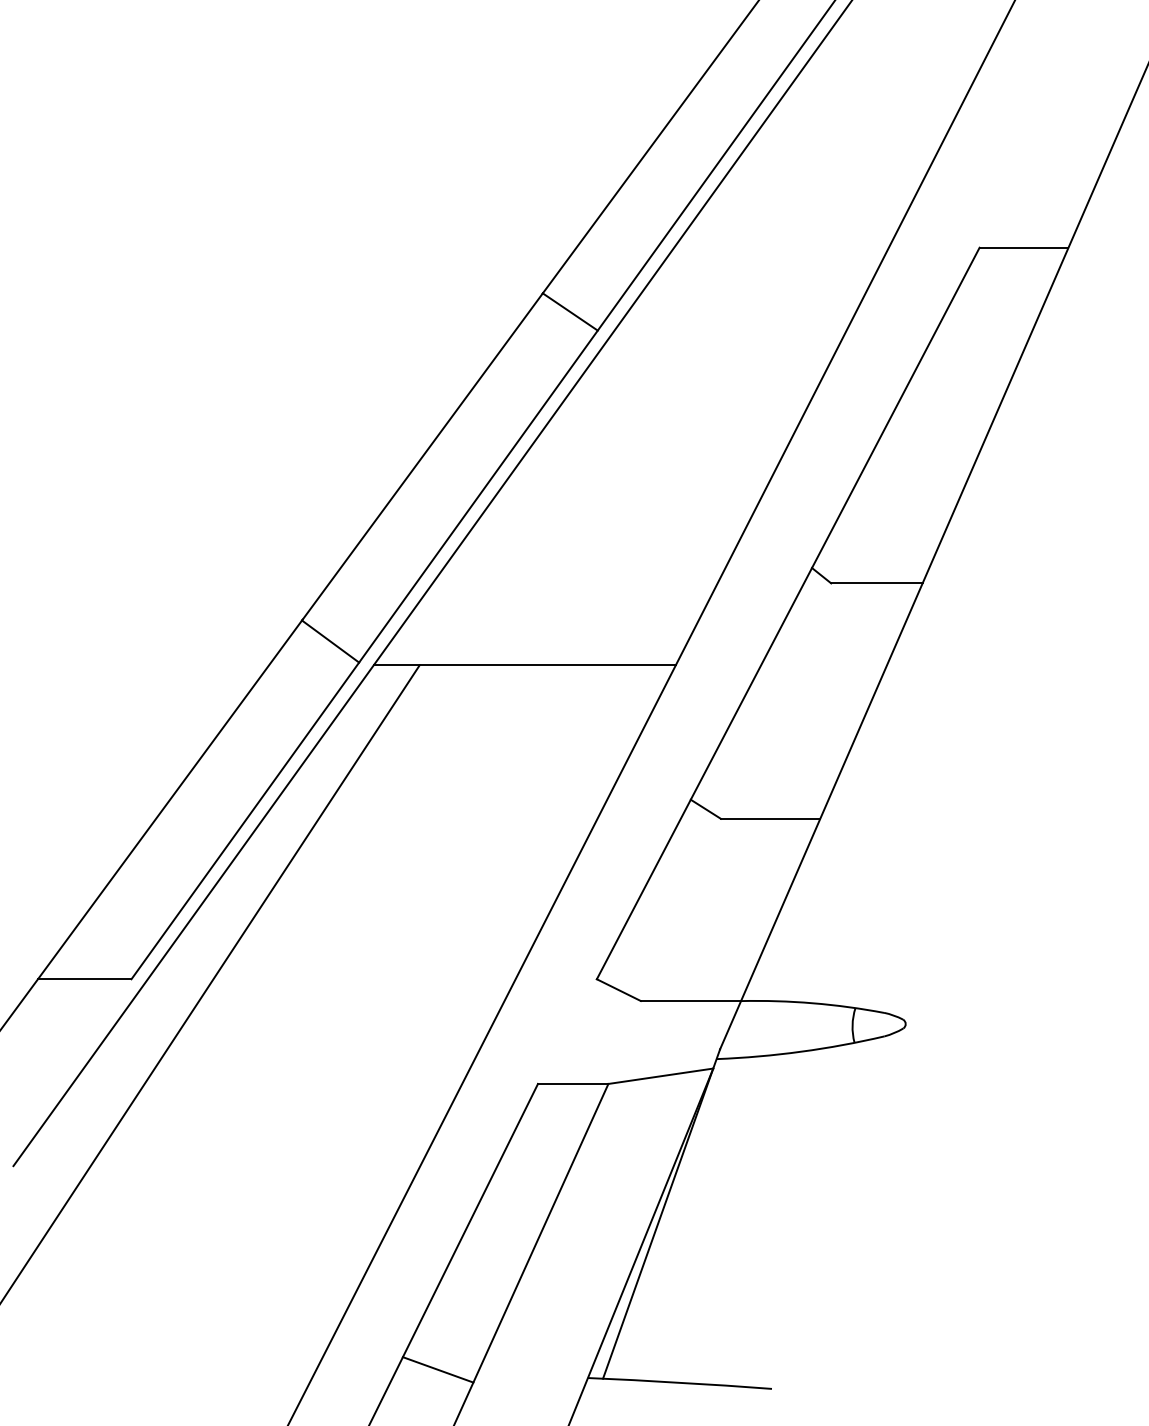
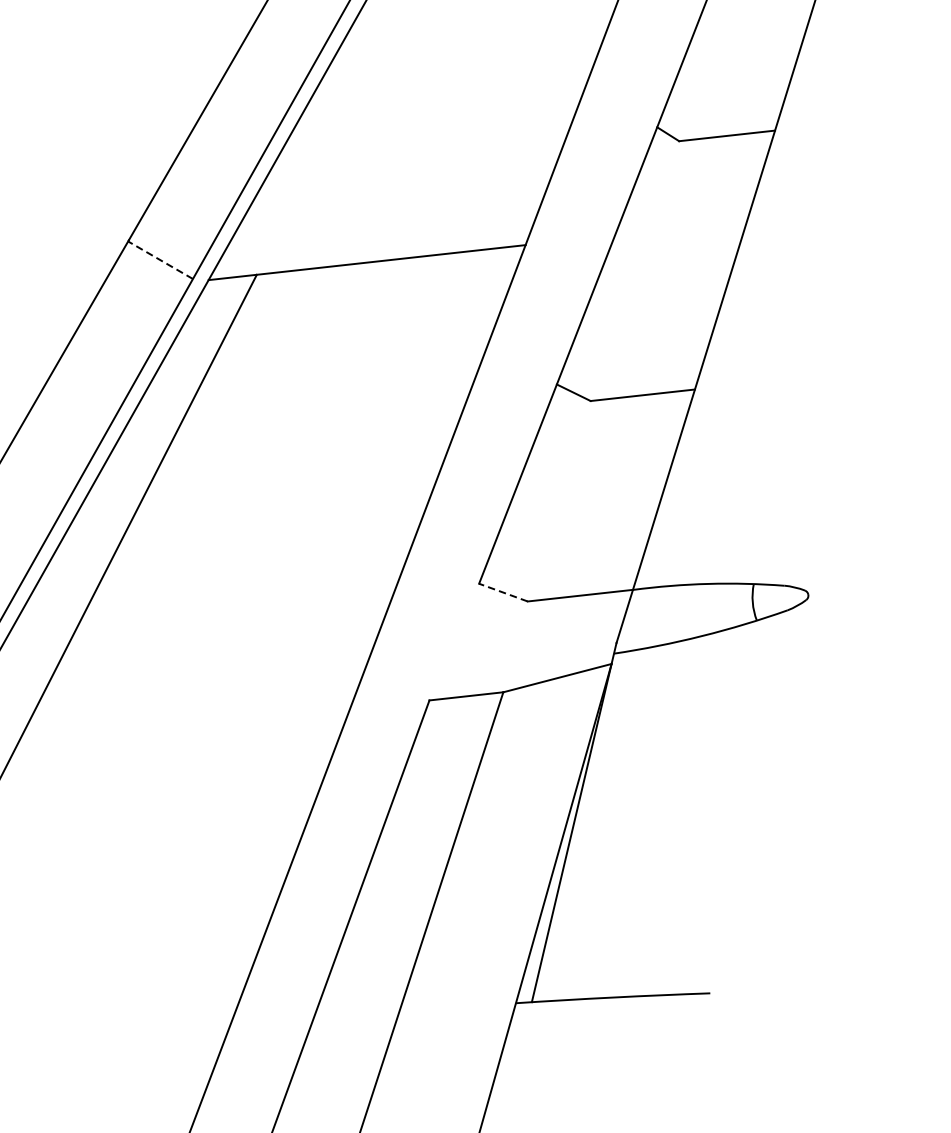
line: (330, 641) -> (160, 260), solid -> dashed
line: (618, 990) -> (503, 593), solid -> dashed
line: (437, 1369) -> (357, 1011), removed

